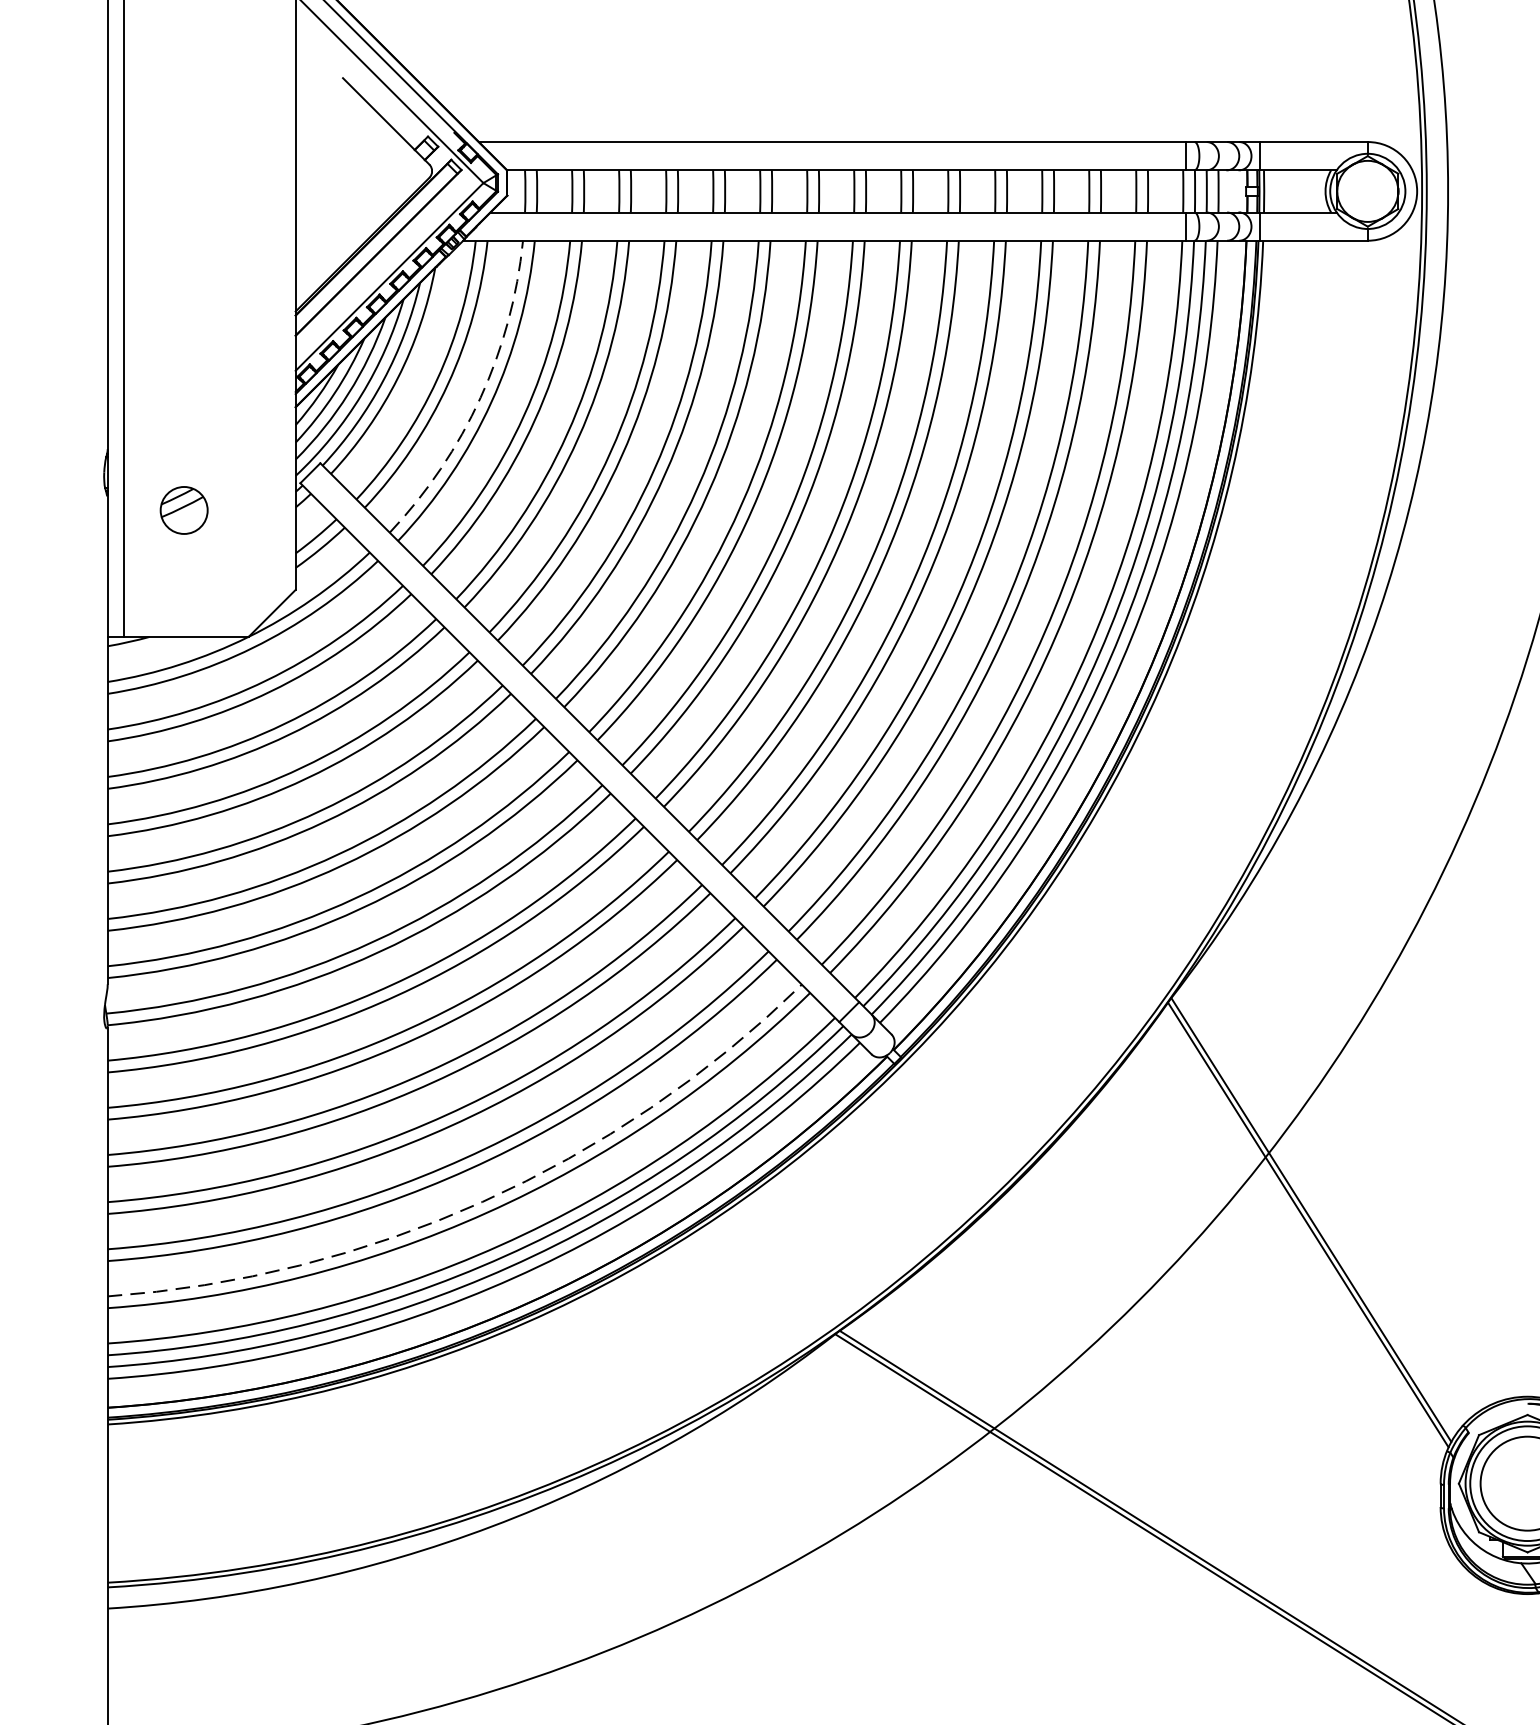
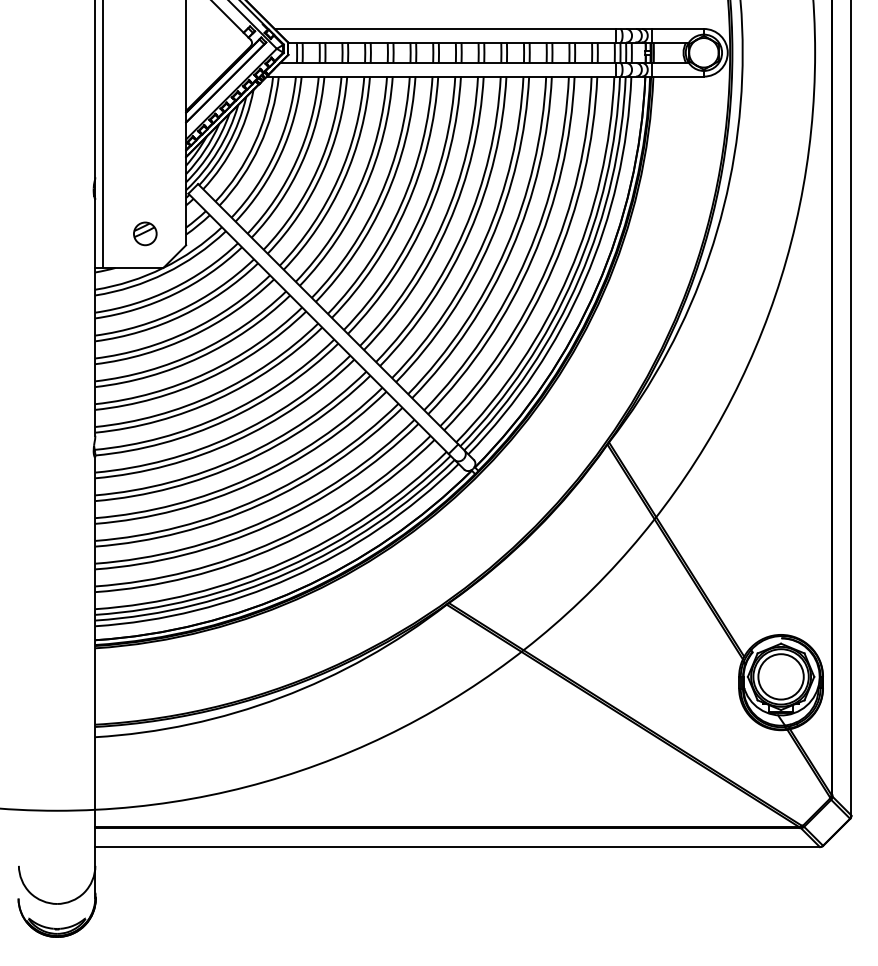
arc: (480, 397) -> (275, 152), dashed -> solid
part: (184, 509) -> (145, 233), moved
arc: (482, 1201) -> (276, 540), dashed -> solid

